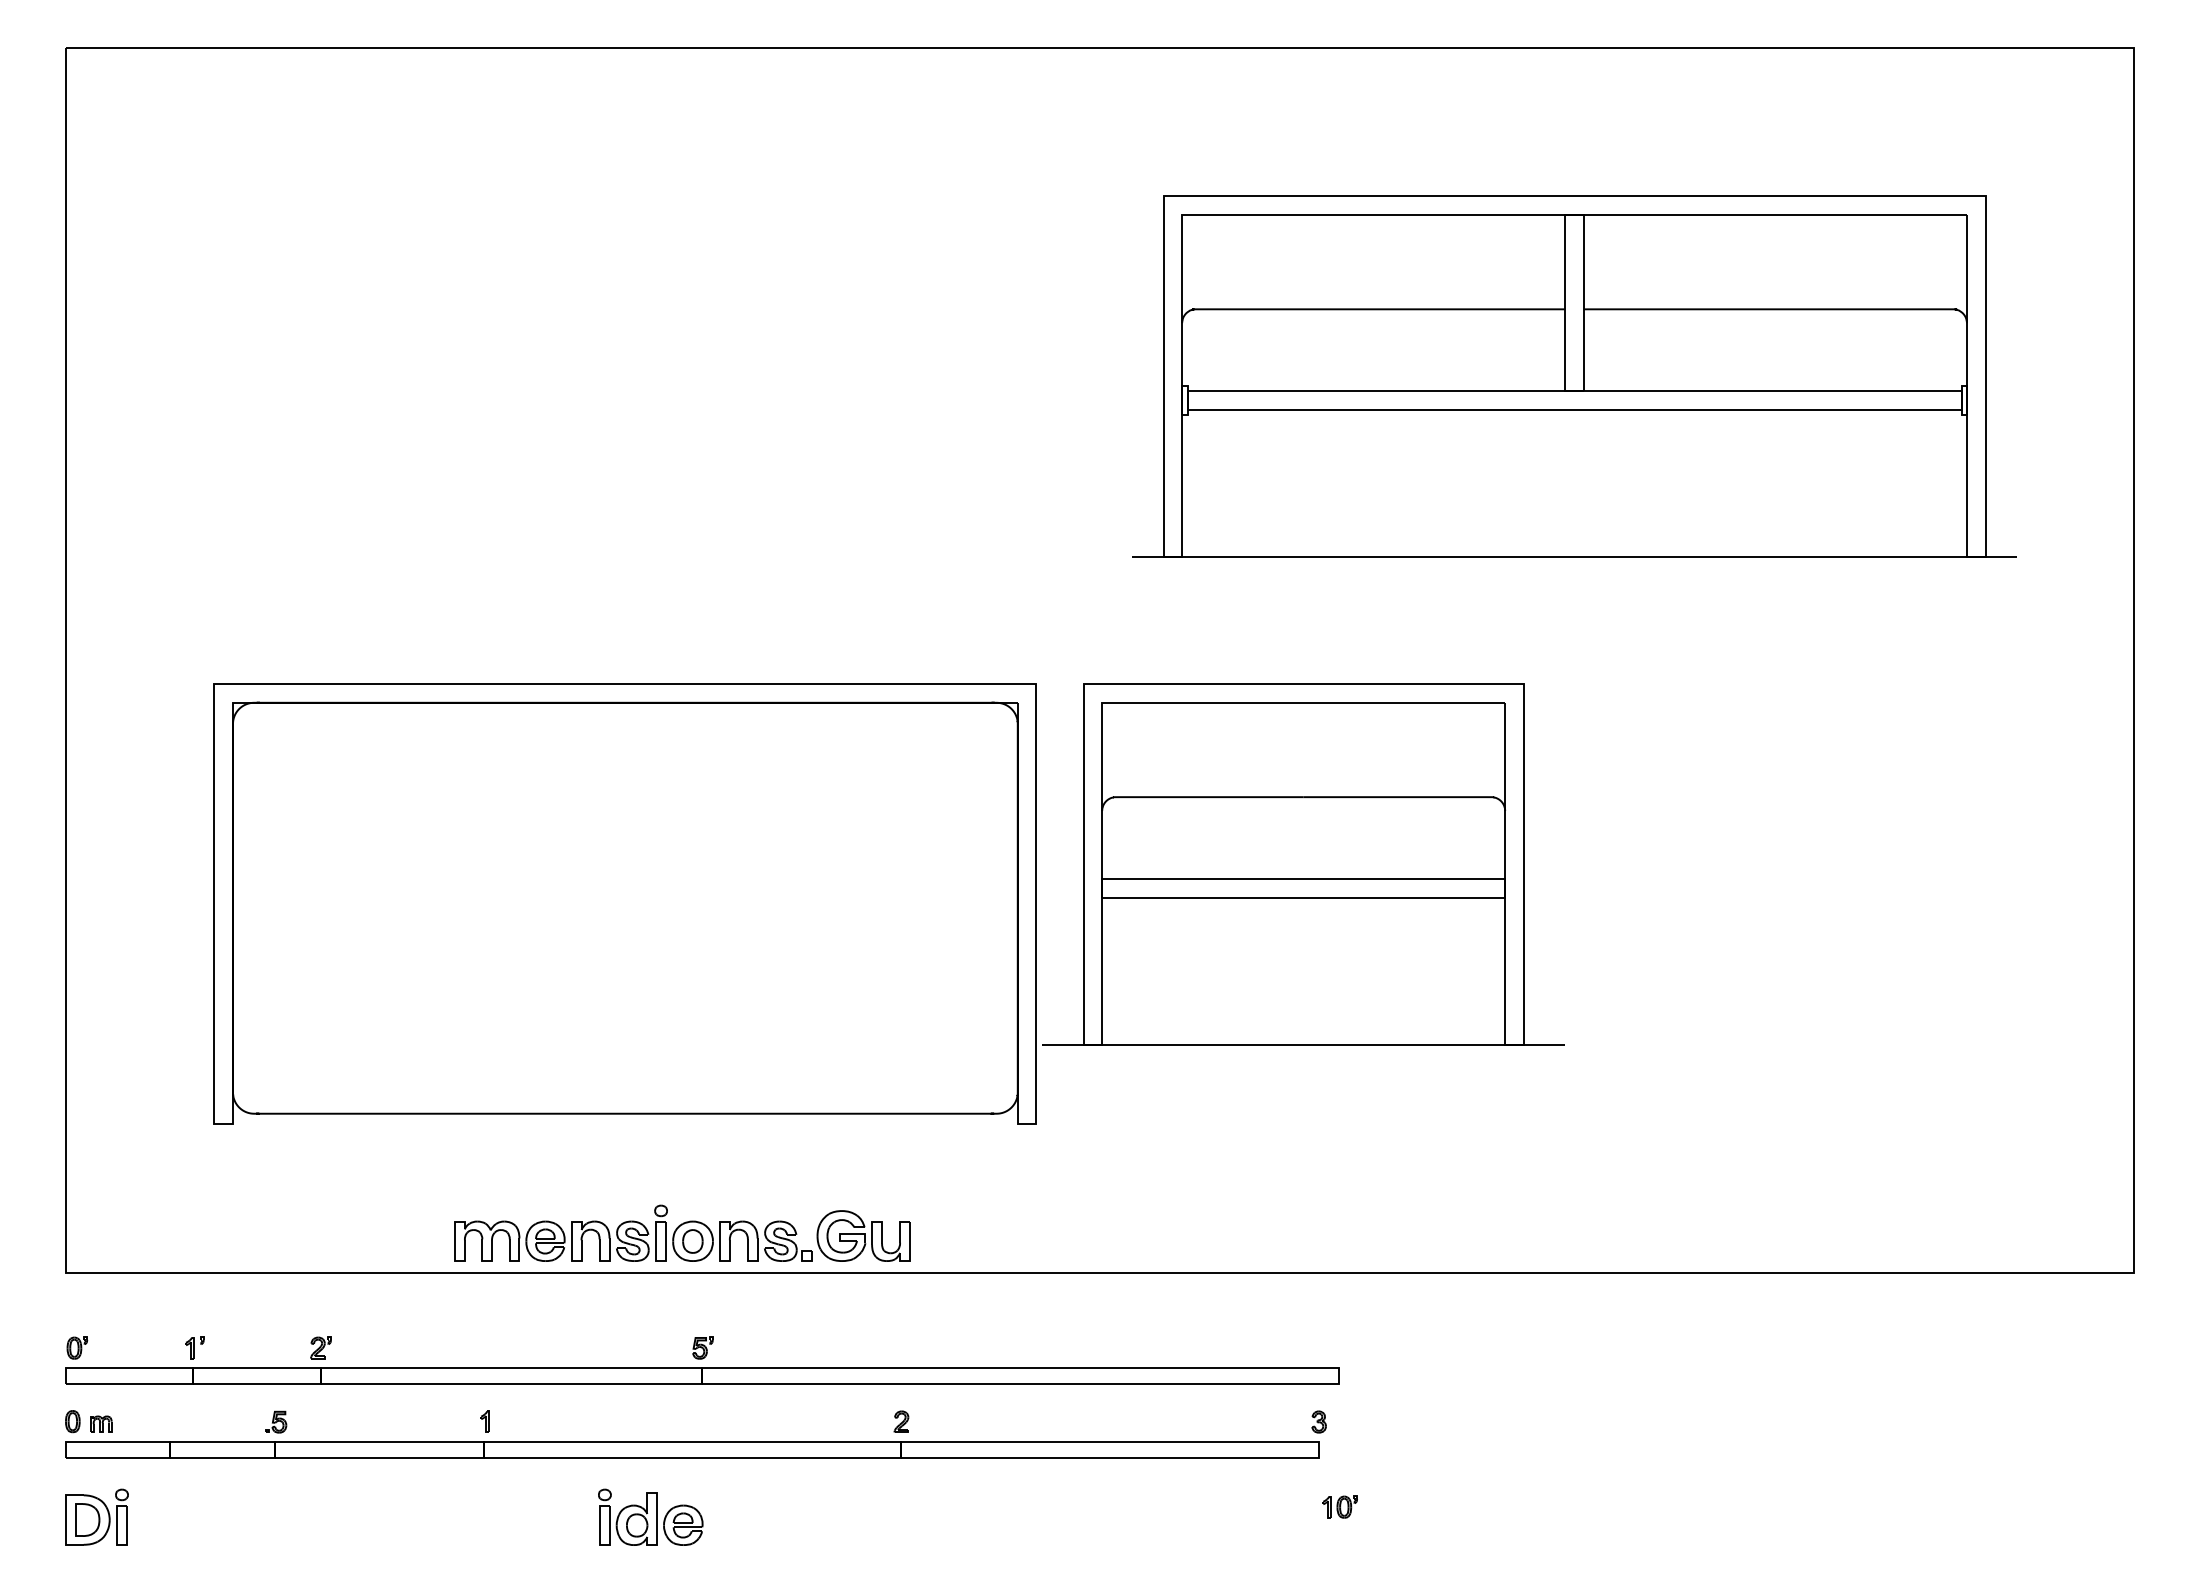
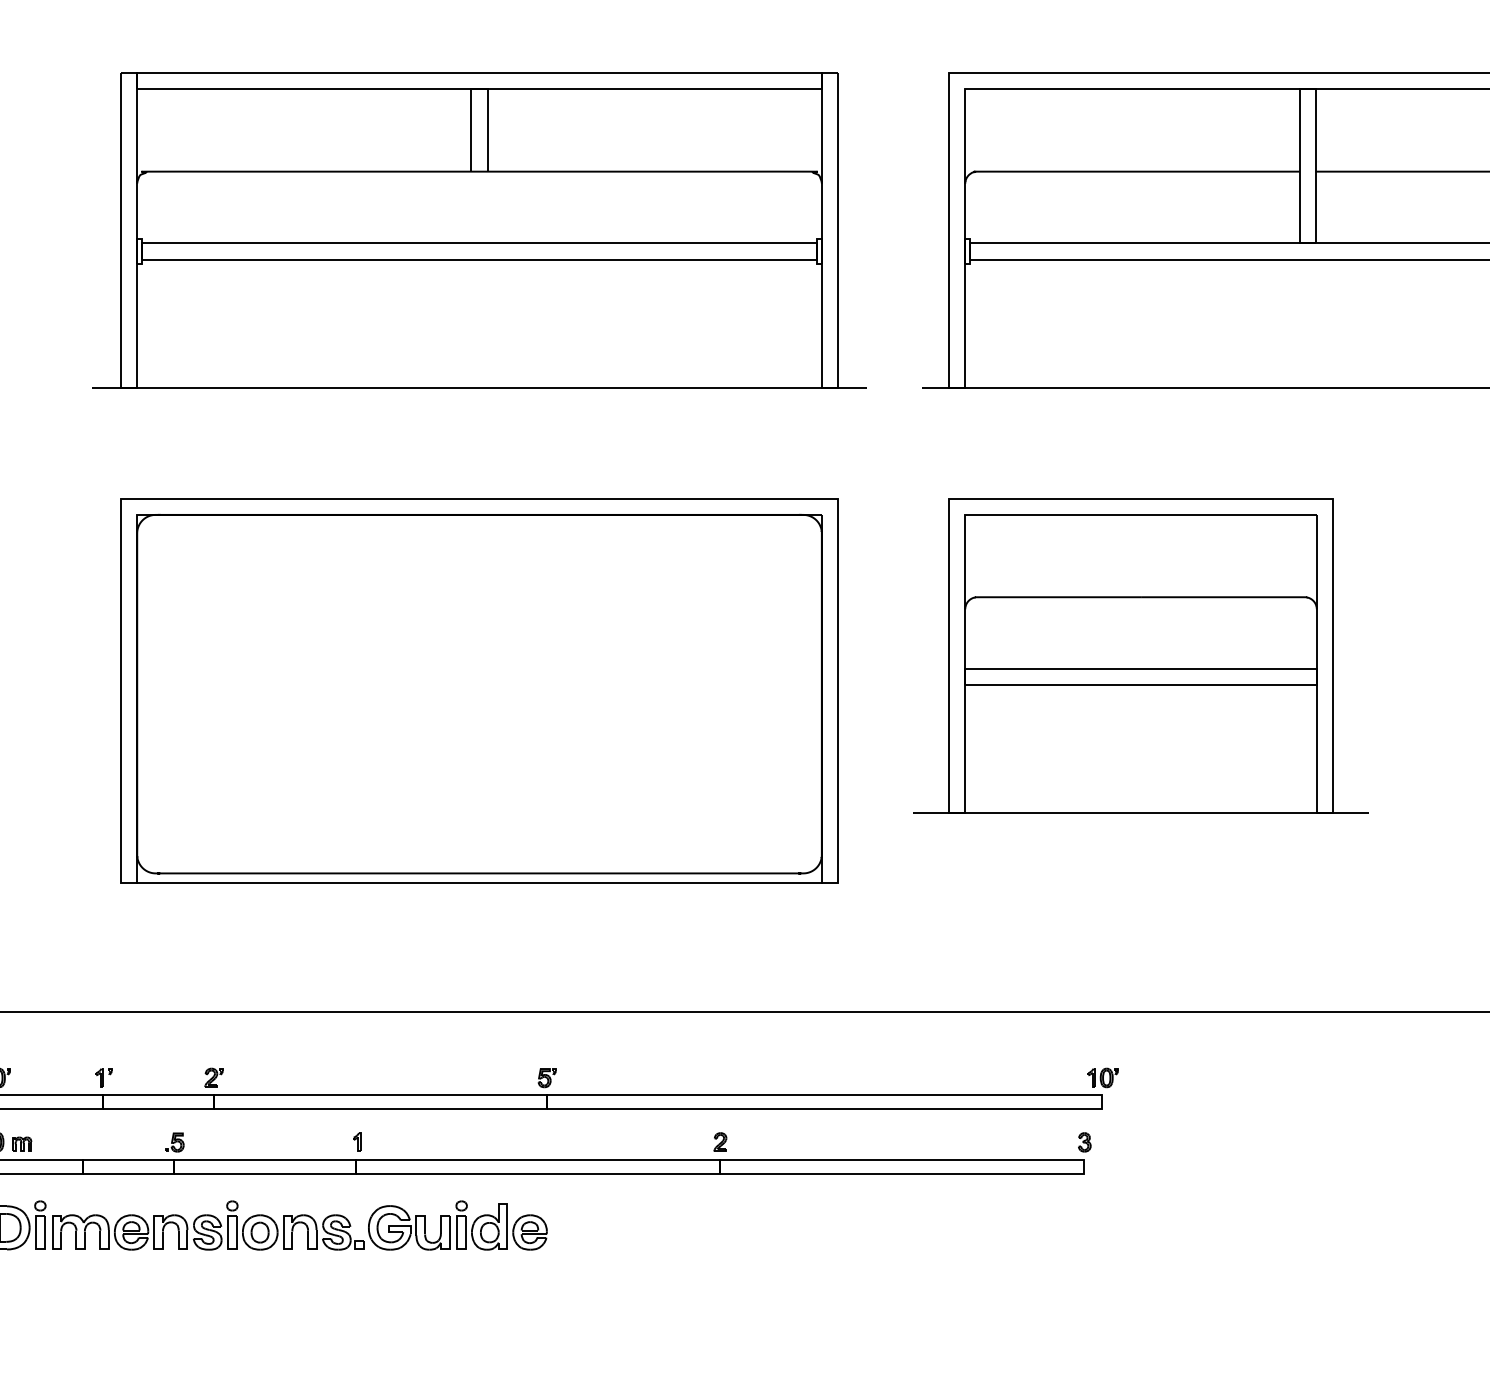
part: (625, 376) -> (479, 230), added
part: (1303, 864) -> (1140, 655), moved
line: (625, 1124) -> (479, 882), added
part: (682, 1232) -> (251, 1224), moved
part: (1339, 1506) -> (1102, 1077), moved

